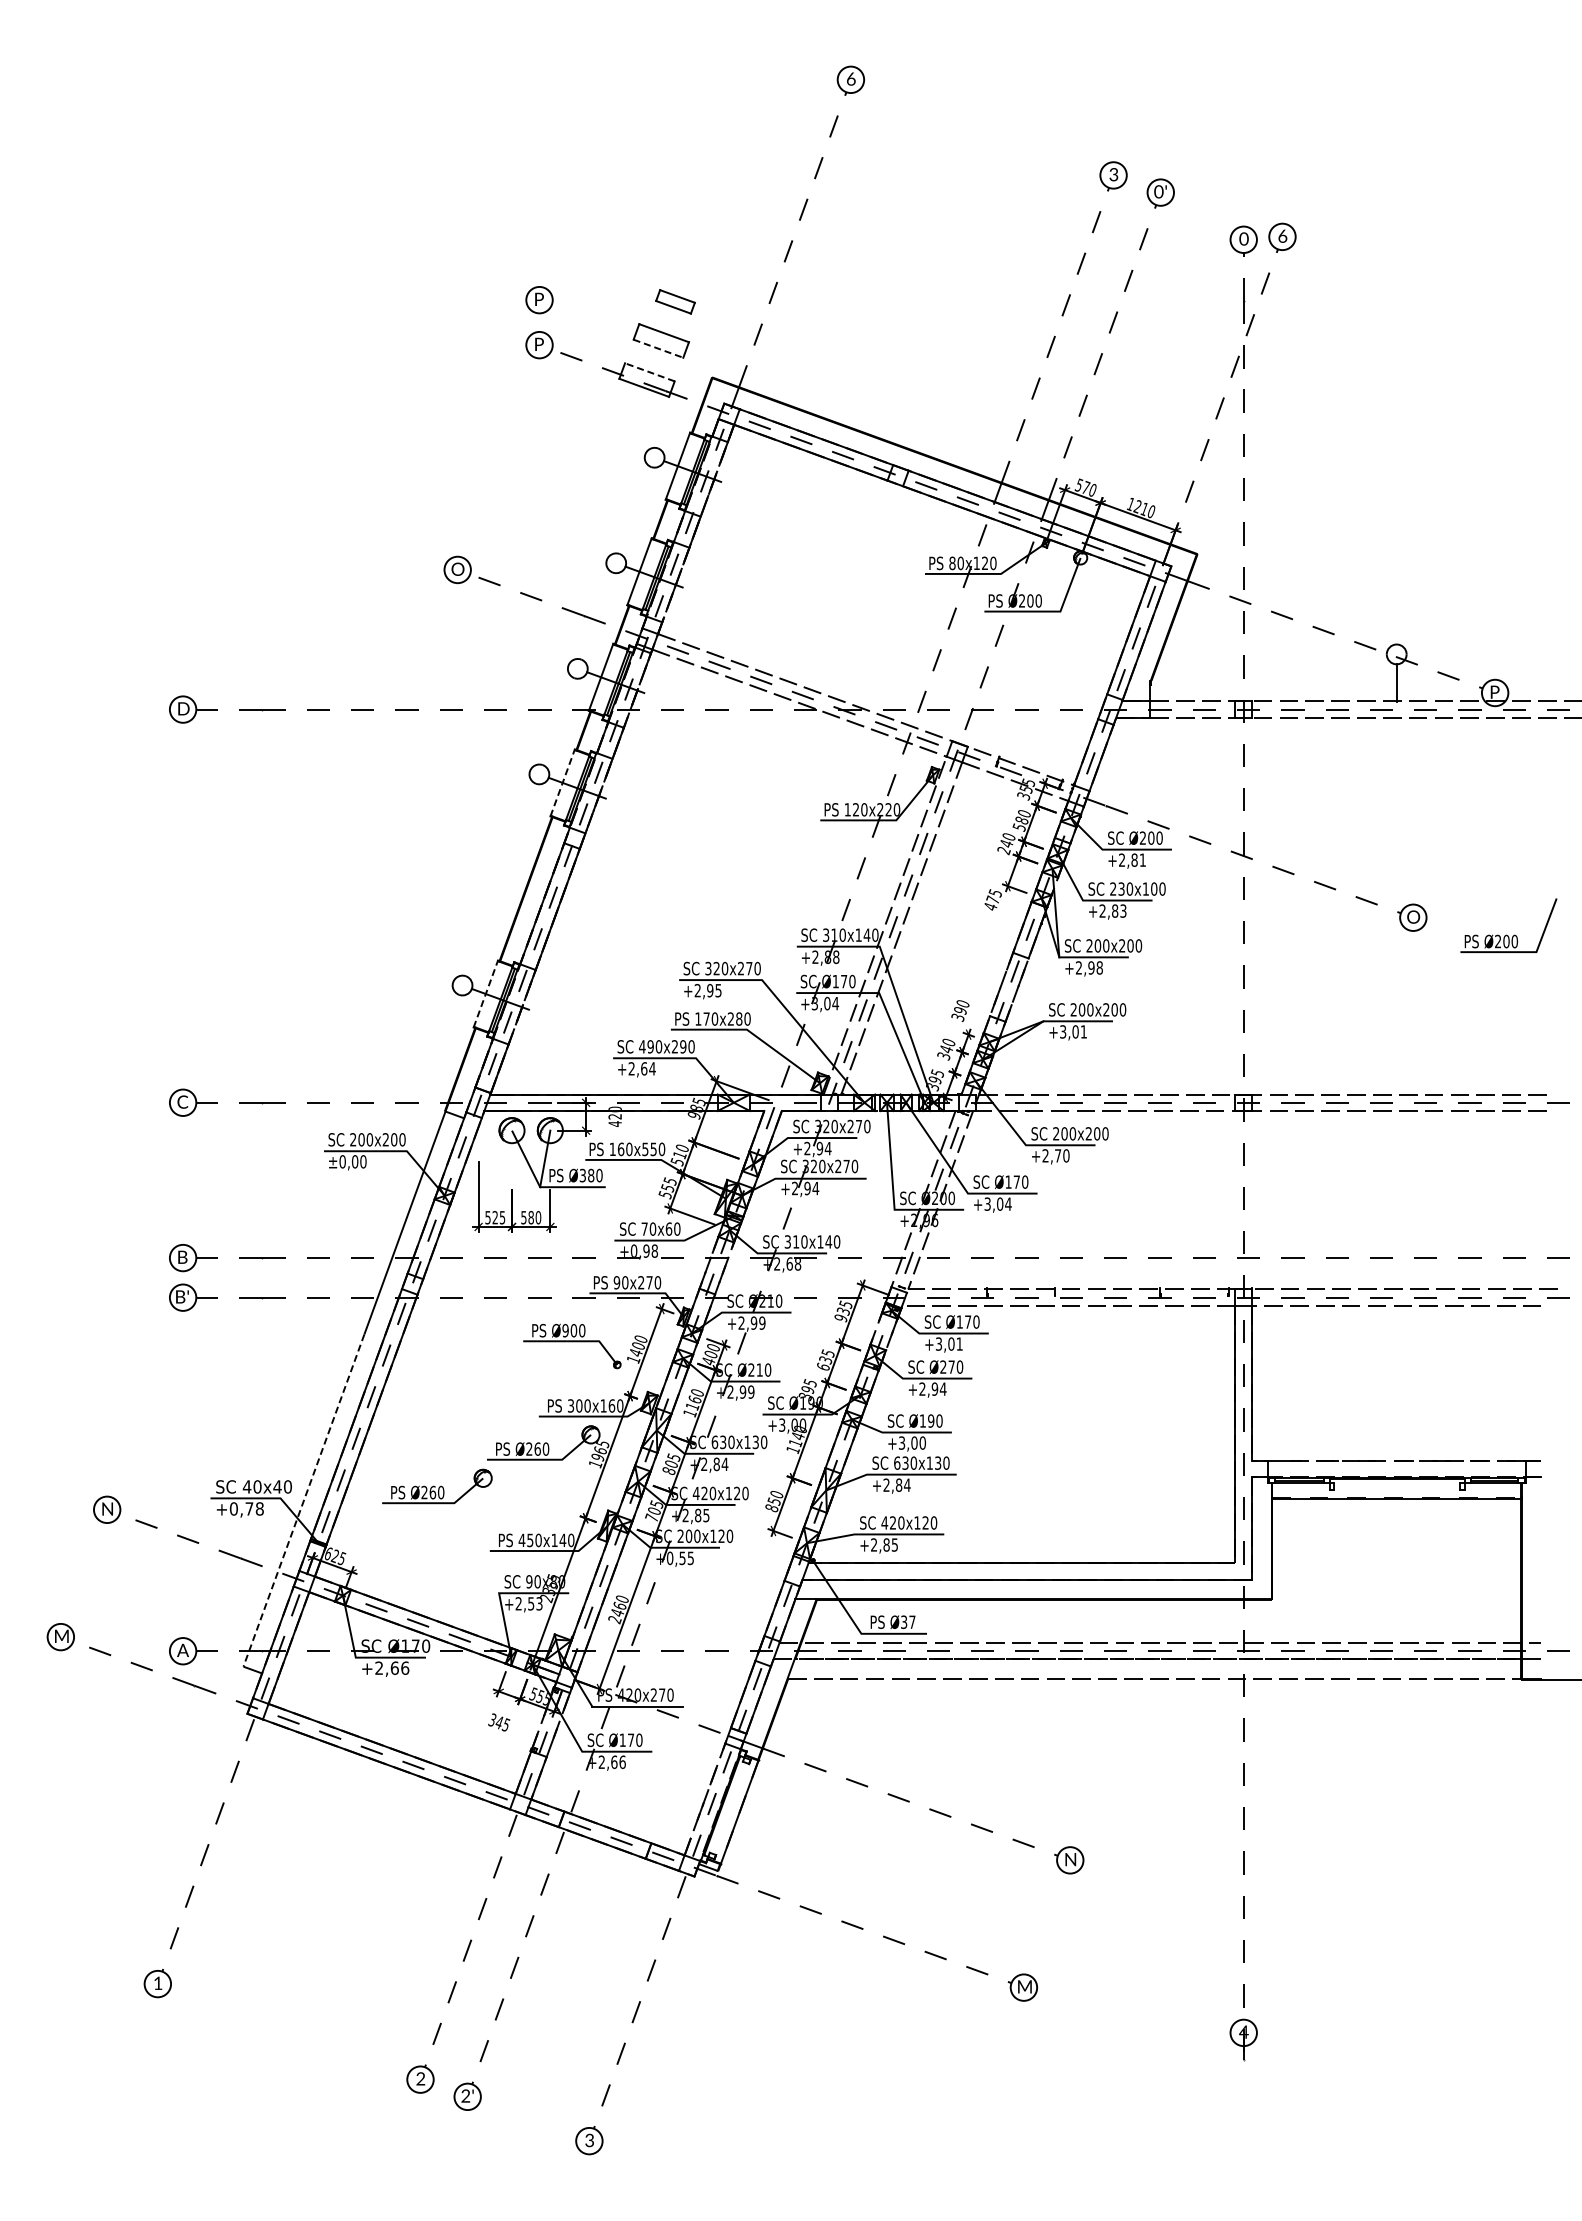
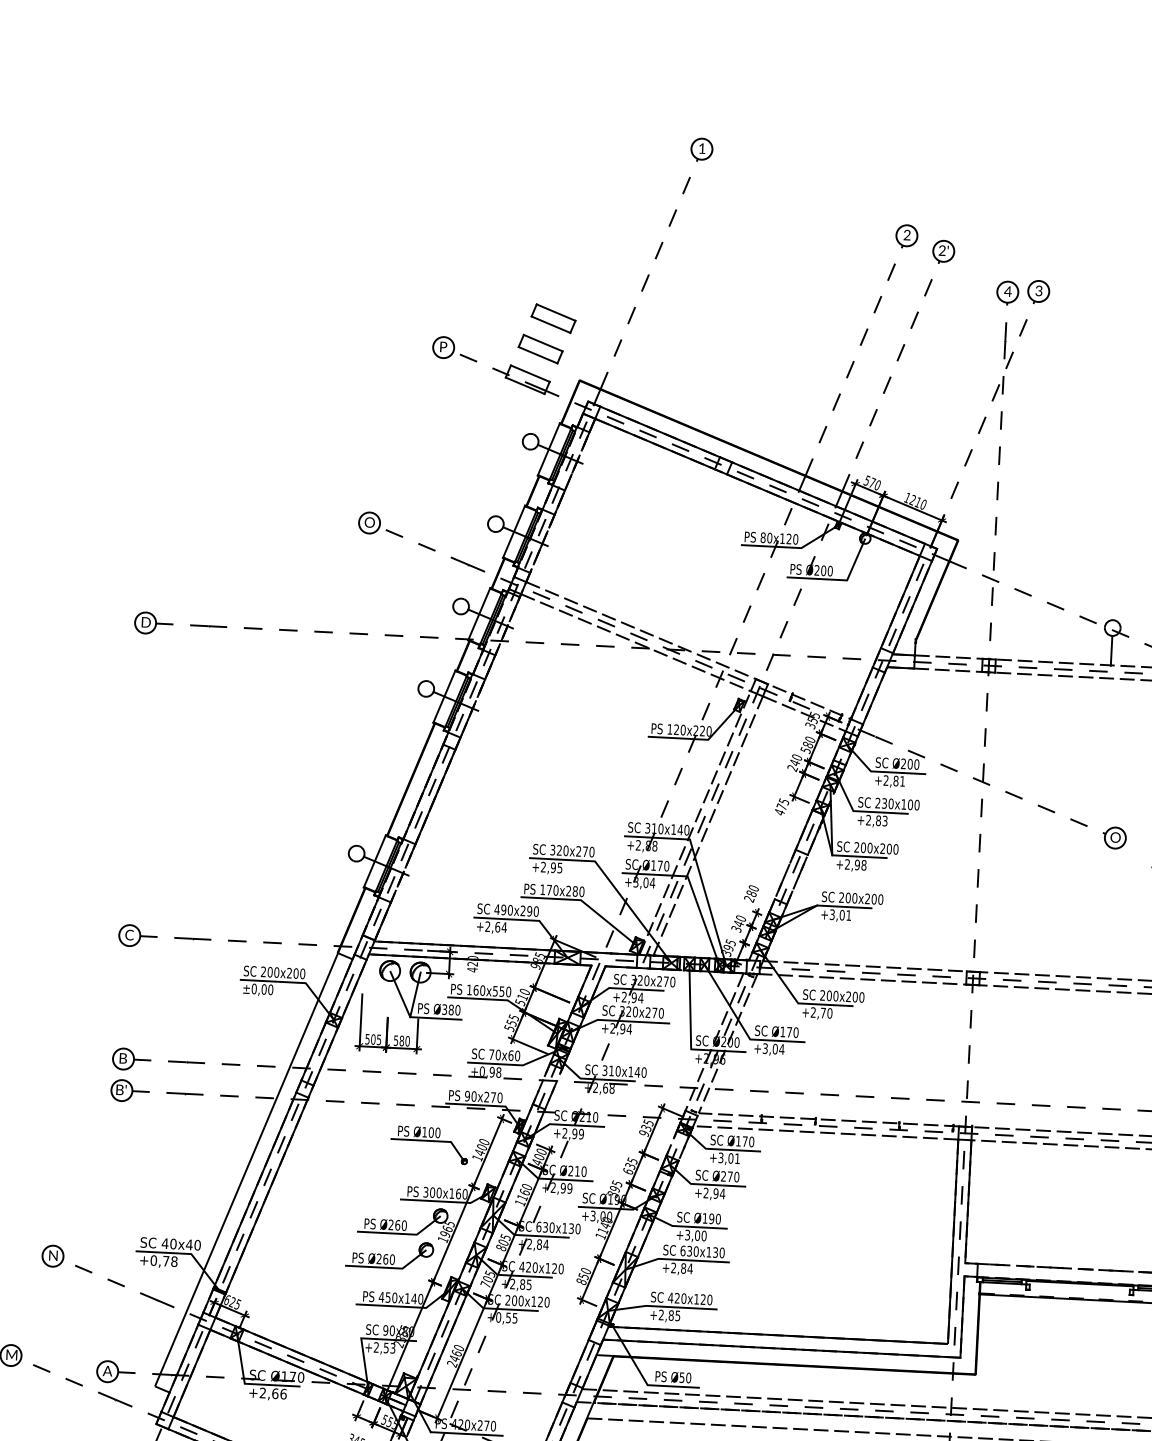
text: (851, 78) -> (702, 148), 6 -> 1
text: (1113, 176) -> (906, 236), 3 -> 2
text: (1158, 193) -> (941, 251), 0' -> 2'
text: (1282, 235) -> (1038, 290), 6 -> 3
text: (1243, 238) -> (1007, 291), 0 -> 4
part: (539, 300) -> (445, 312), removed
part: (675, 301) -> (553, 318), size x1.43
line: (658, 348) -> (538, 355), dashed -> solid
line: (649, 372) -> (530, 373), dashed -> solid
line: (562, 782) -> (444, 696), dashed -> solid
line: (485, 994) -> (374, 861), dashed -> solid
text: (959, 1014) -> (750, 896), 390 -> 280
text: (495, 1217) -> (373, 1039), 525 -> 505
text: (565, 1330) -> (424, 1132), Ø900 -> Ø100
part: (437, 1486) -> (389, 1254), moved
line: (303, 1500) -> (209, 1256), dashed -> solid
text: (908, 1621) -> (685, 1377), Ø37 -> Ø50

